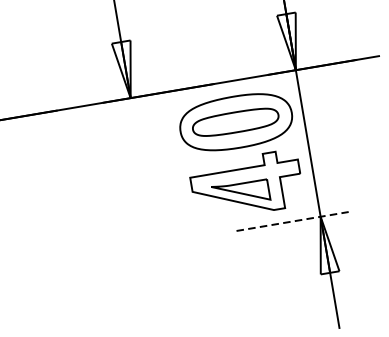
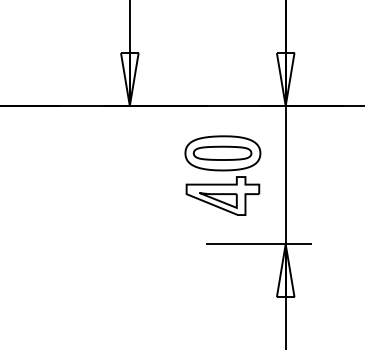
part: (241, 155) -> (222, 175), size x0.71
line: (292, 221) -> (259, 244), dashed -> solid

